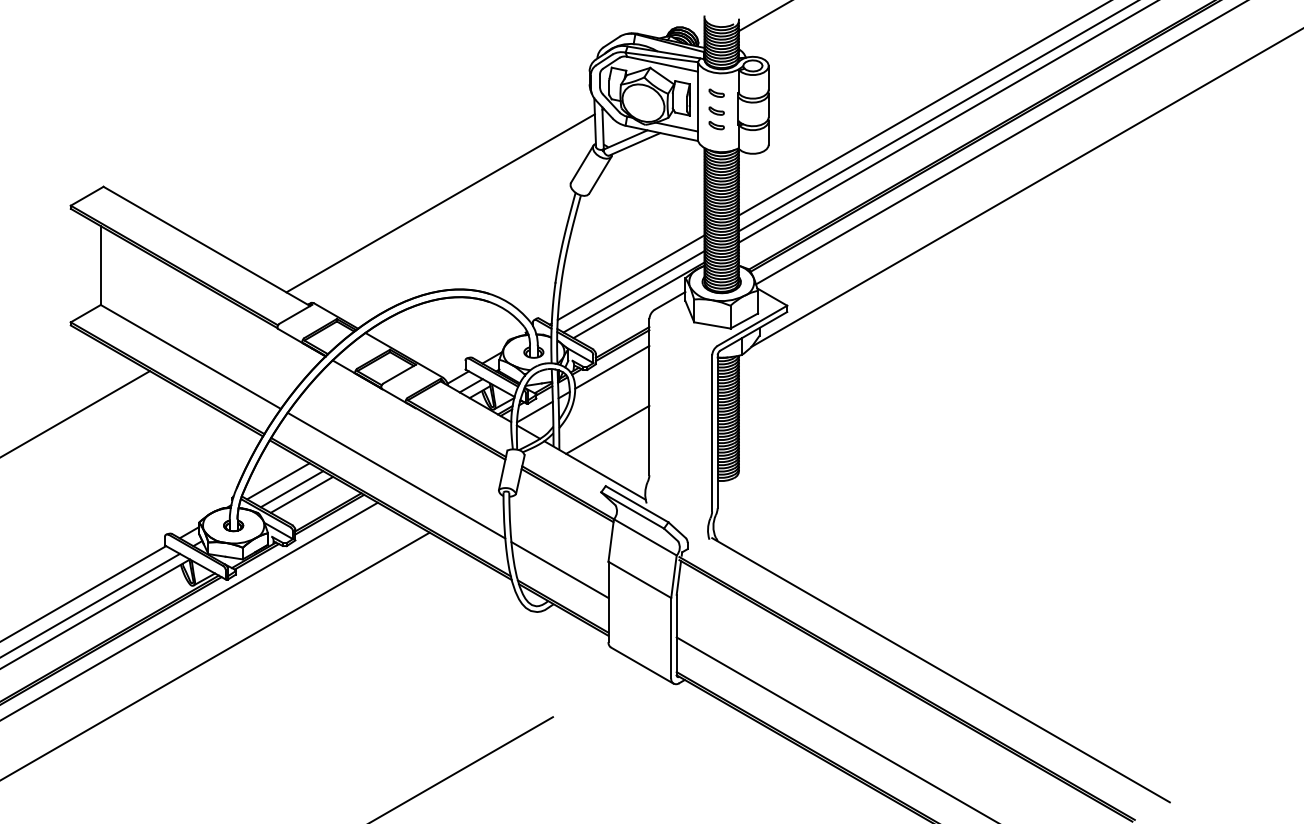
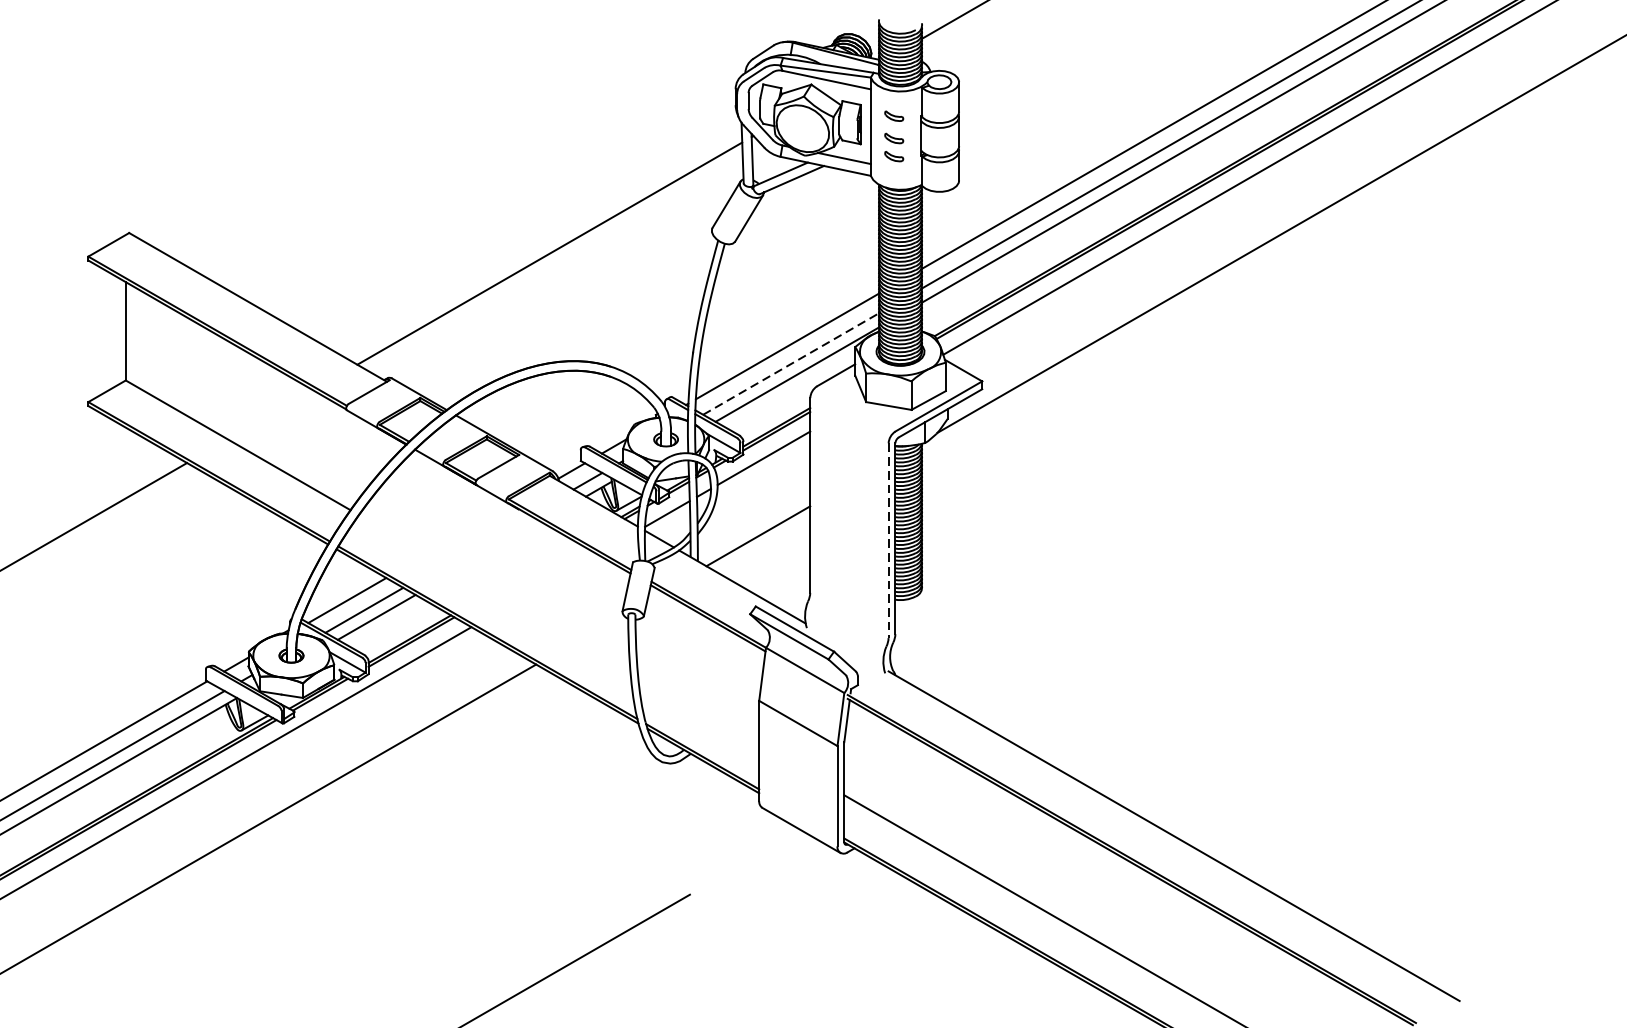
line: (634, 291) -> (791, 363), solid -> dashed
line: (712, 433) -> (888, 540), solid -> dashed
line: (396, 475) -> (494, 593), removed
line: (559, 570) -> (698, 711), removed

